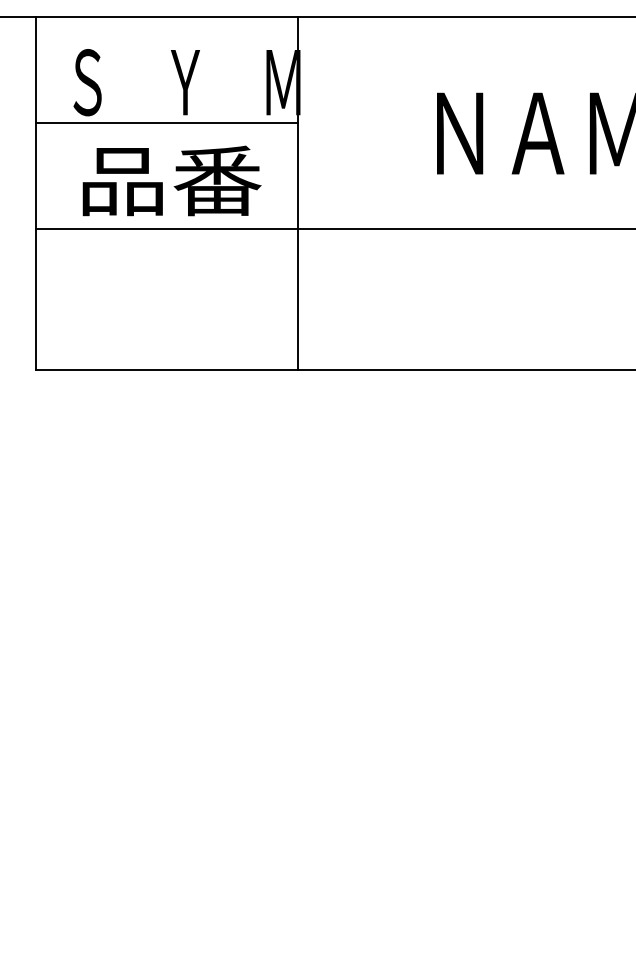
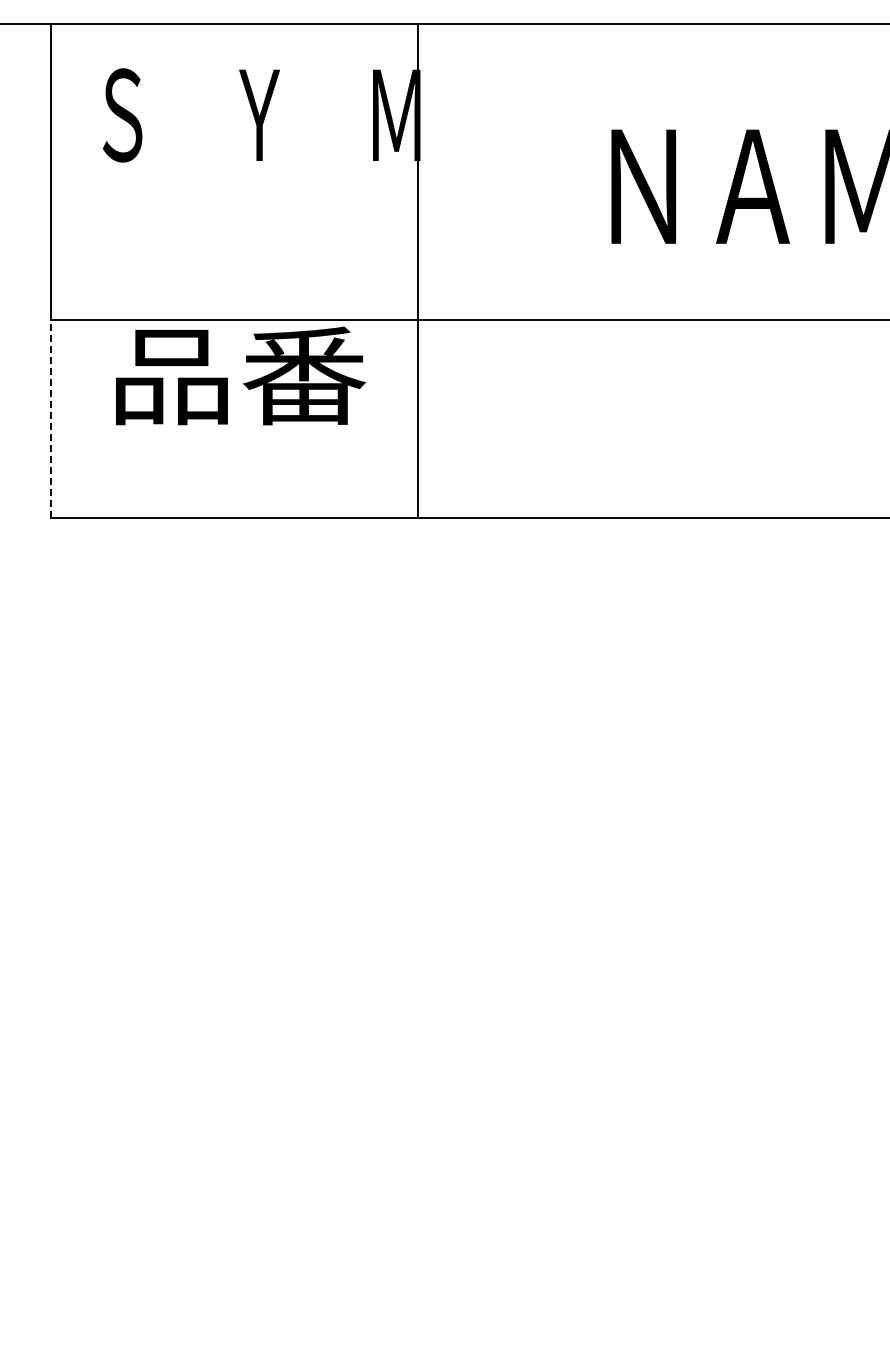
line: (166, 122) -> (233, 171), removed
text: (172, 180) -> (241, 375), moved
line: (36, 299) -> (50, 418), solid -> dashed

